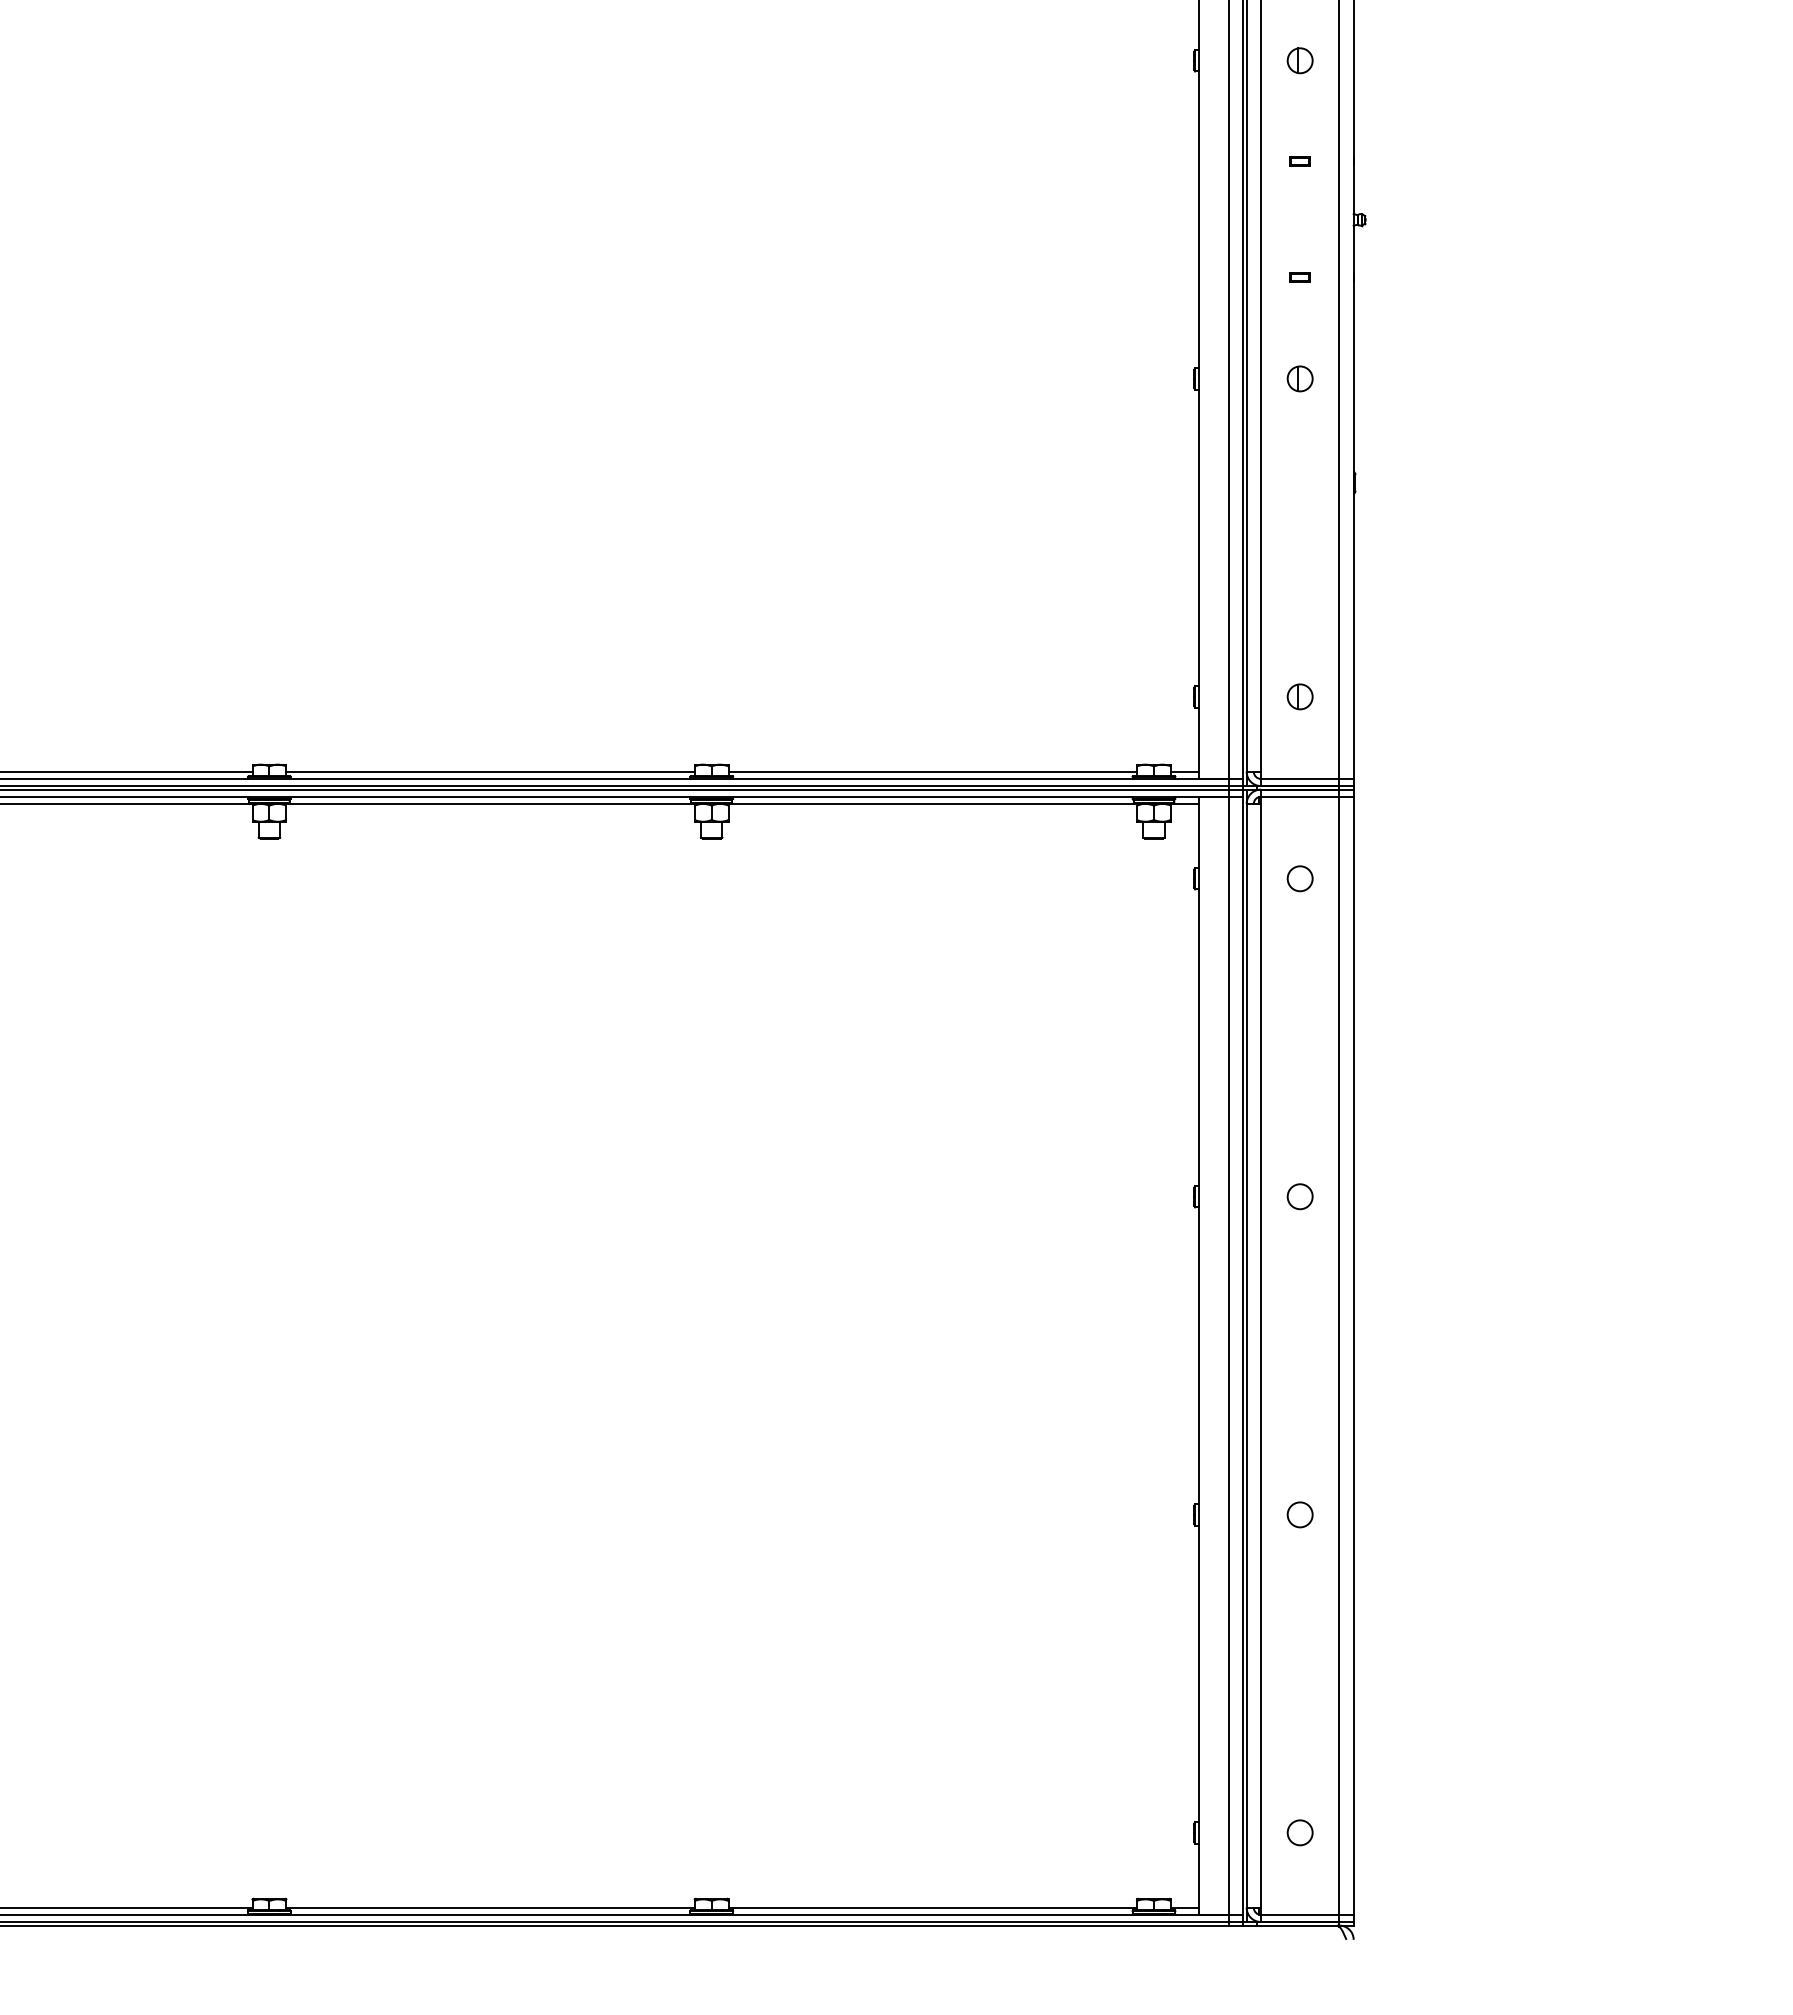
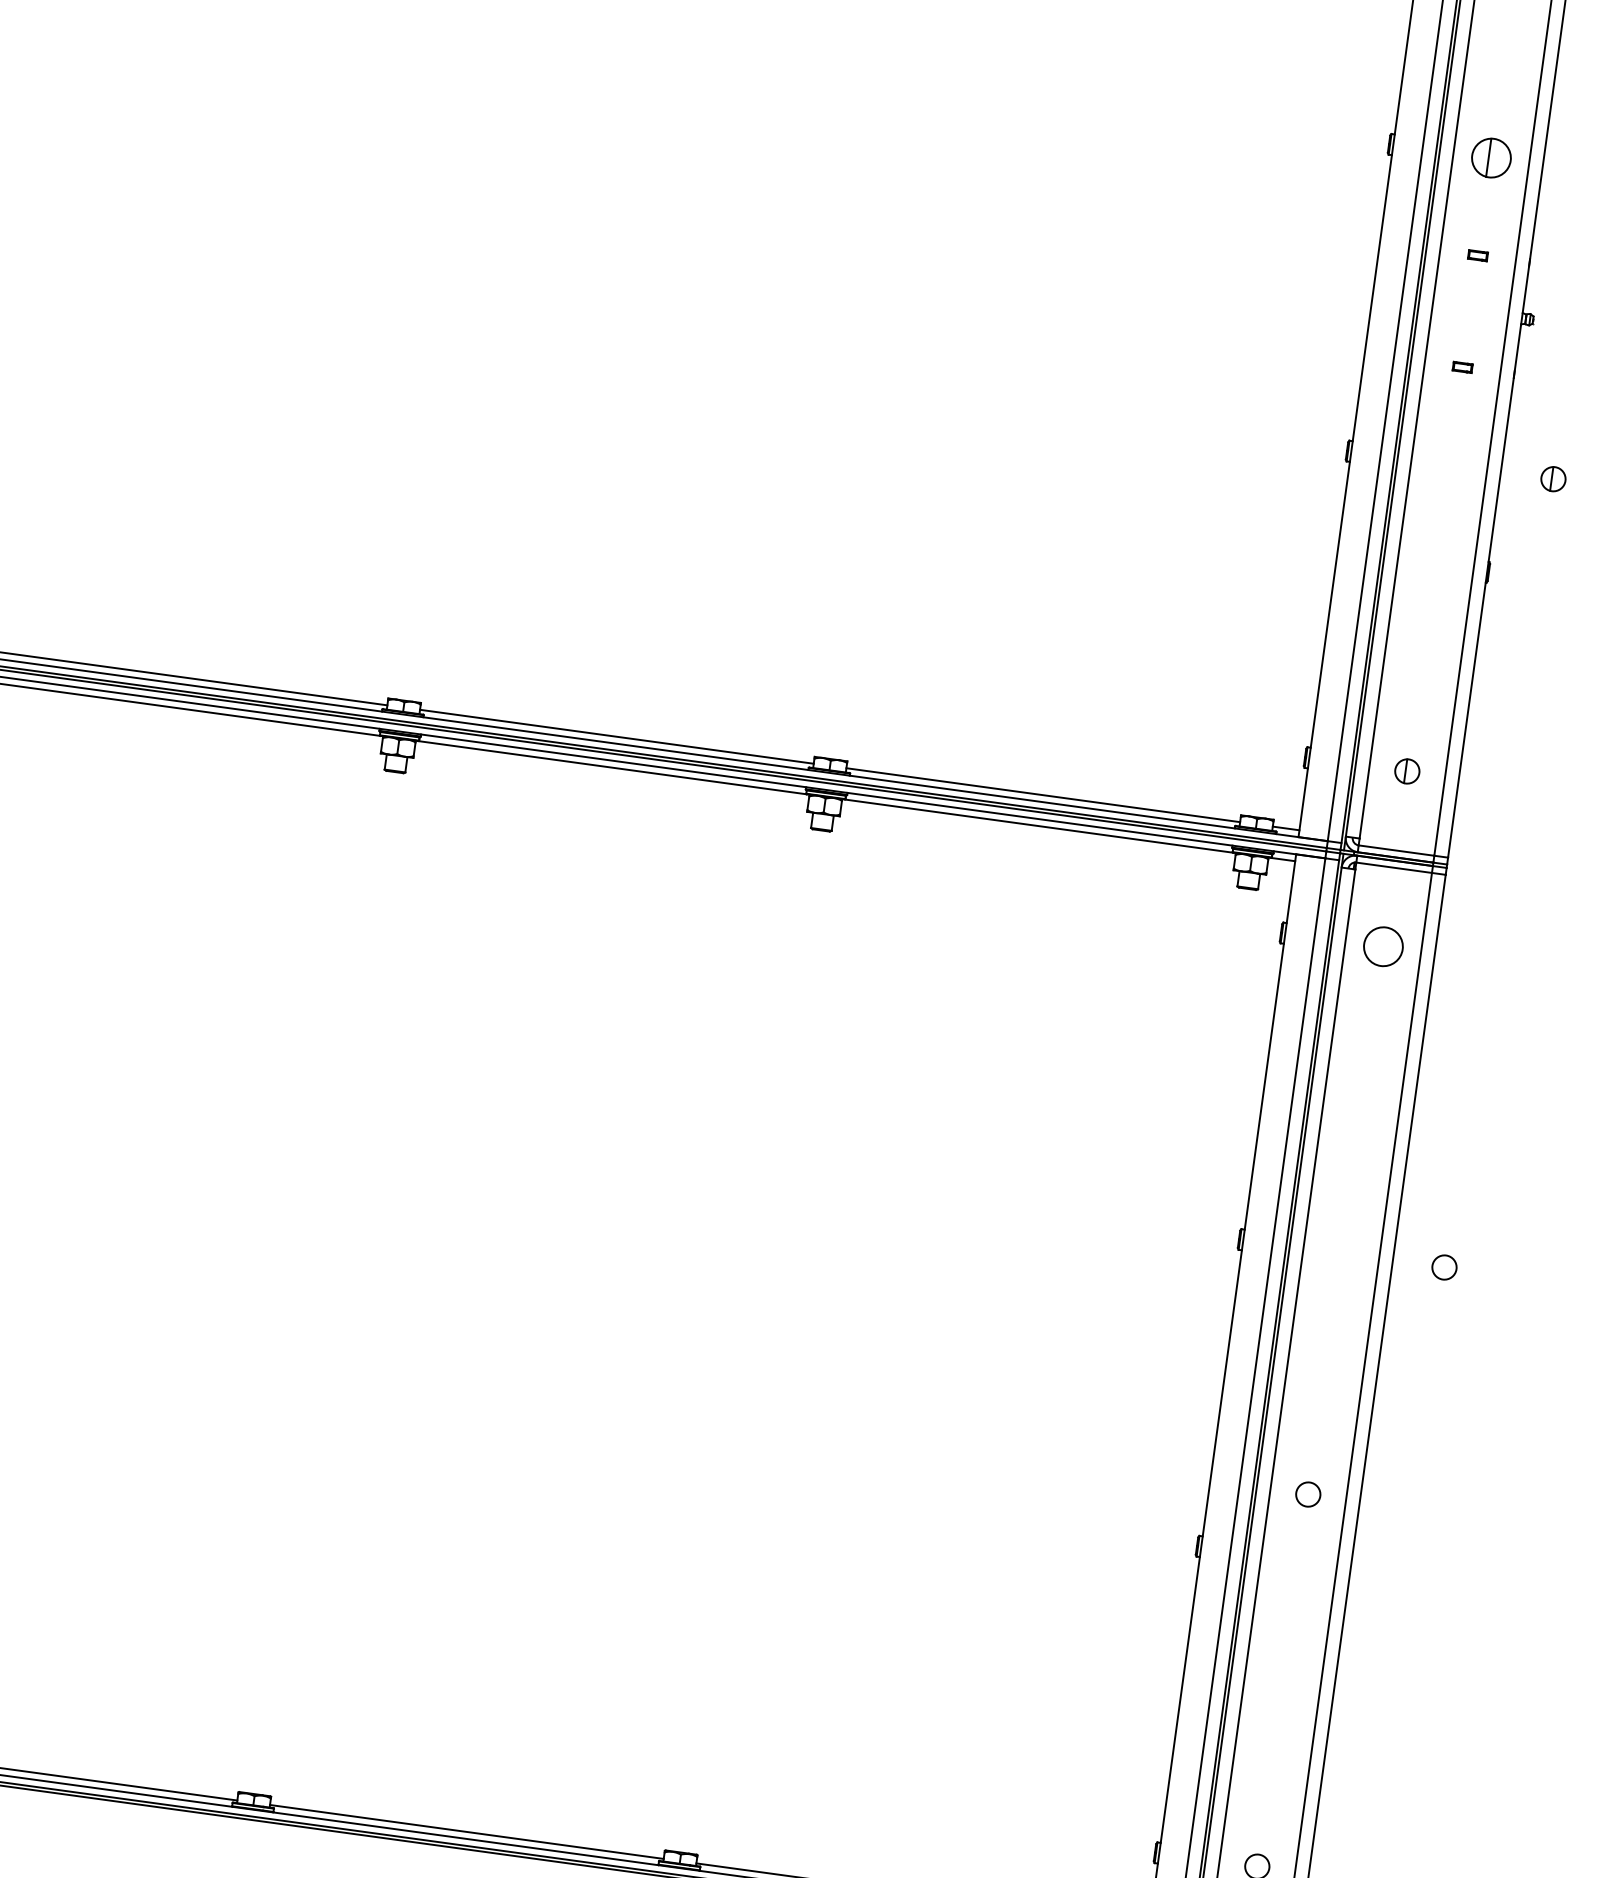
part: (1299, 60) -> (1490, 157), size x1.6
part: (1299, 378) -> (1552, 478), moved
circle: (1299, 878) -> (1382, 946), size x1.6
circle: (1299, 1196) -> (1443, 1267), moved
circle: (1299, 1514) -> (1307, 1494), moved

